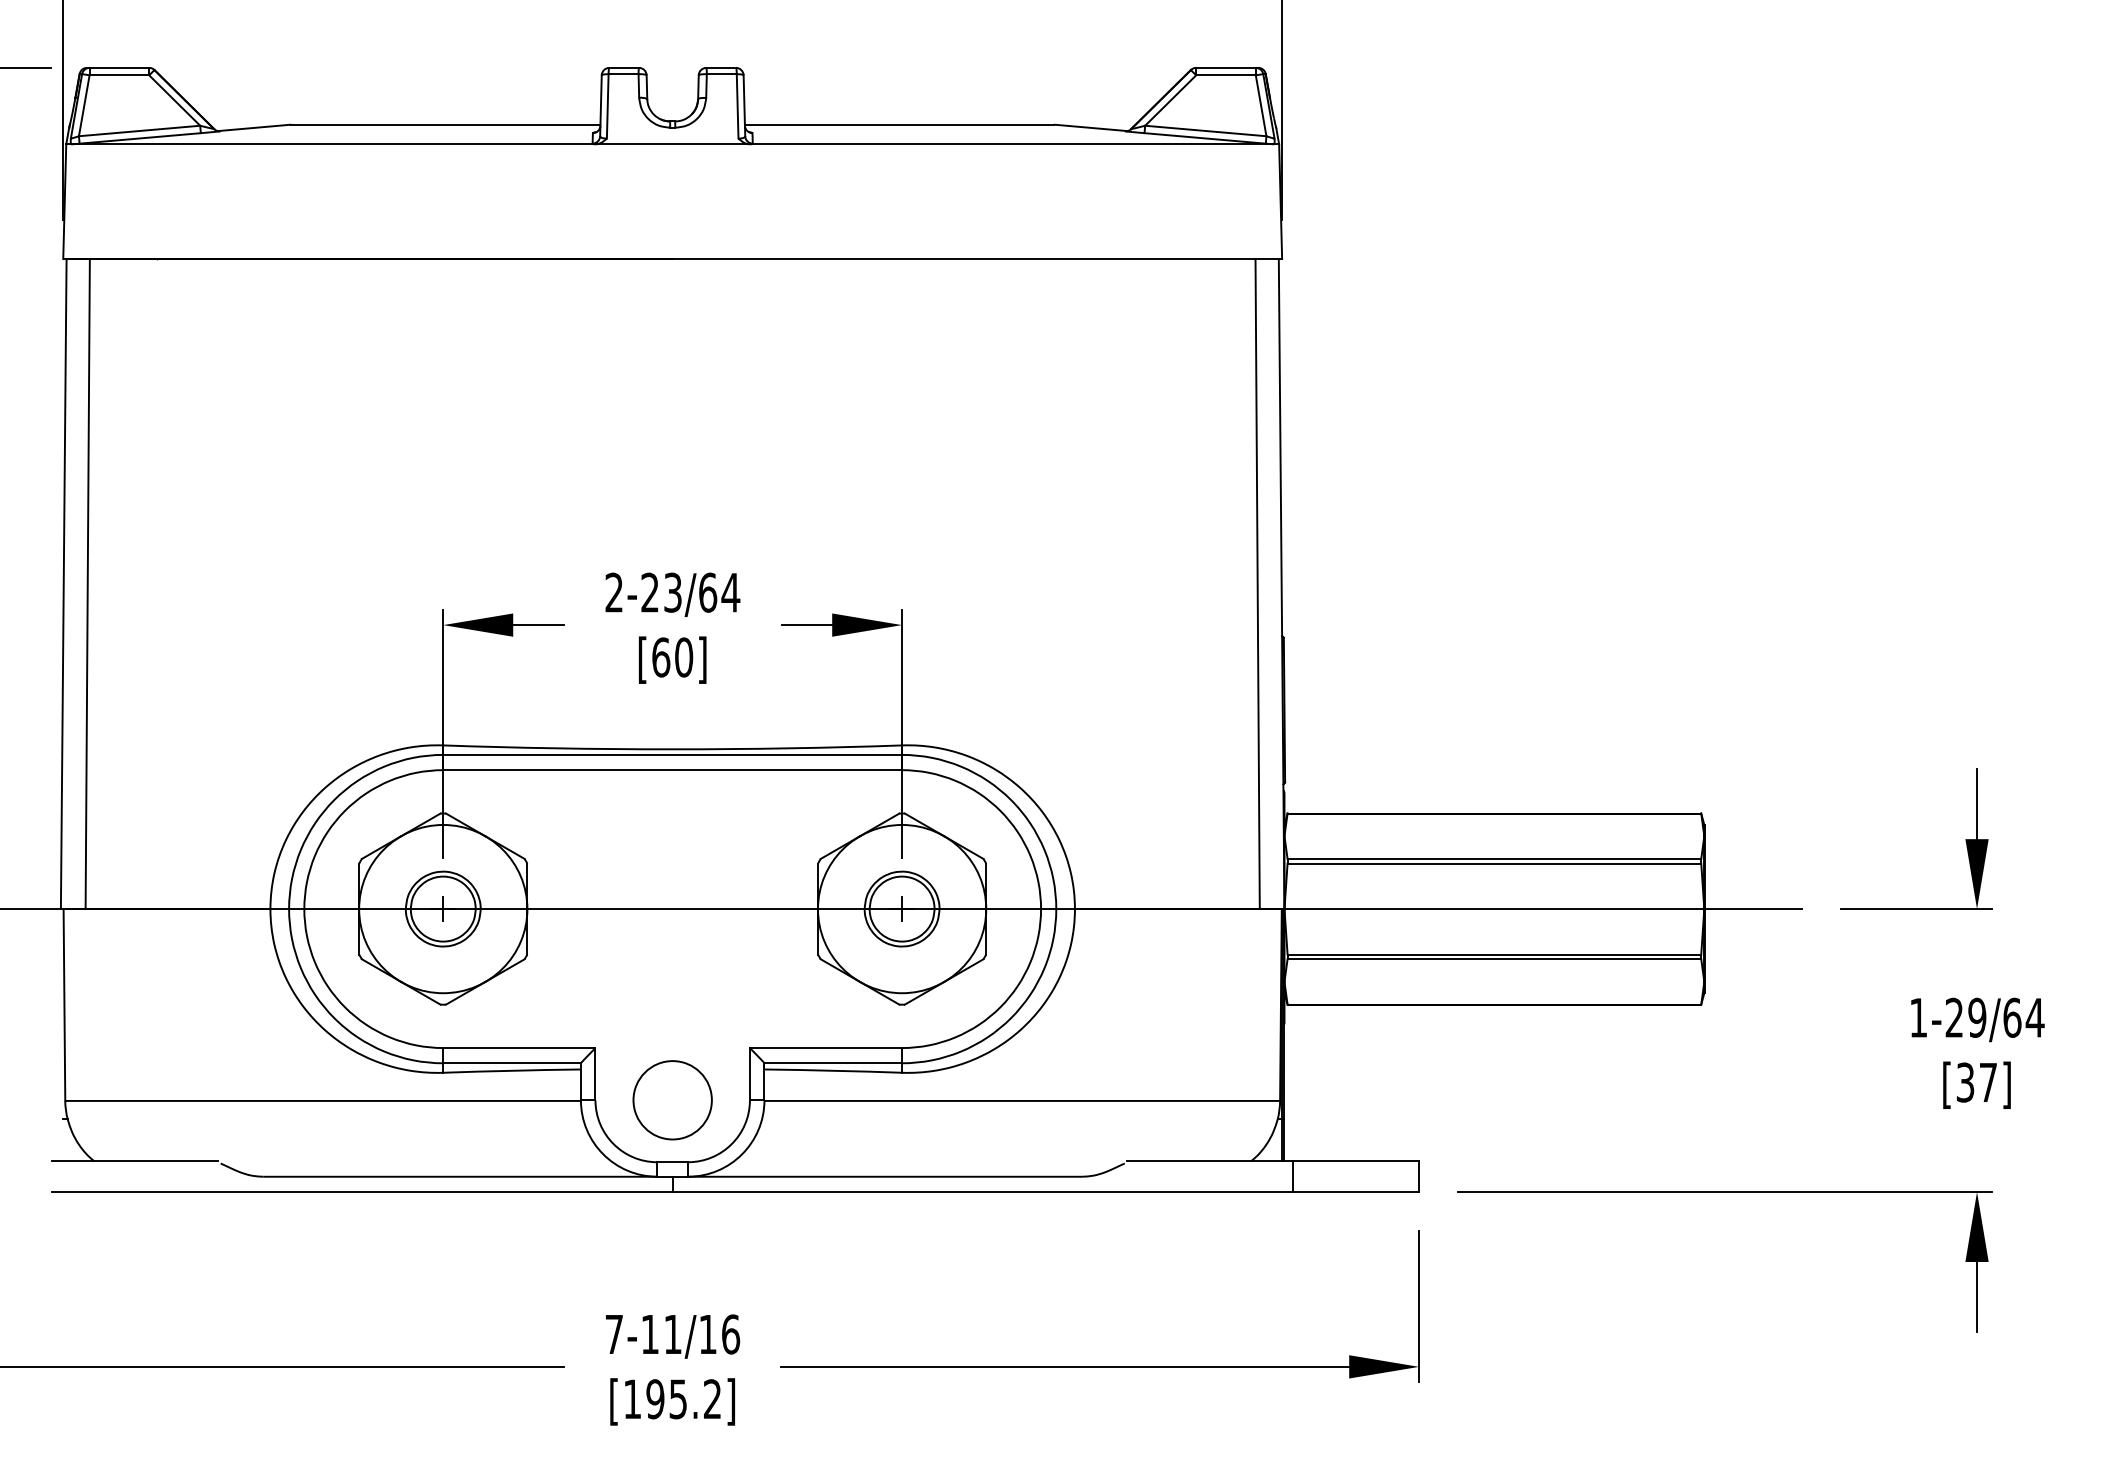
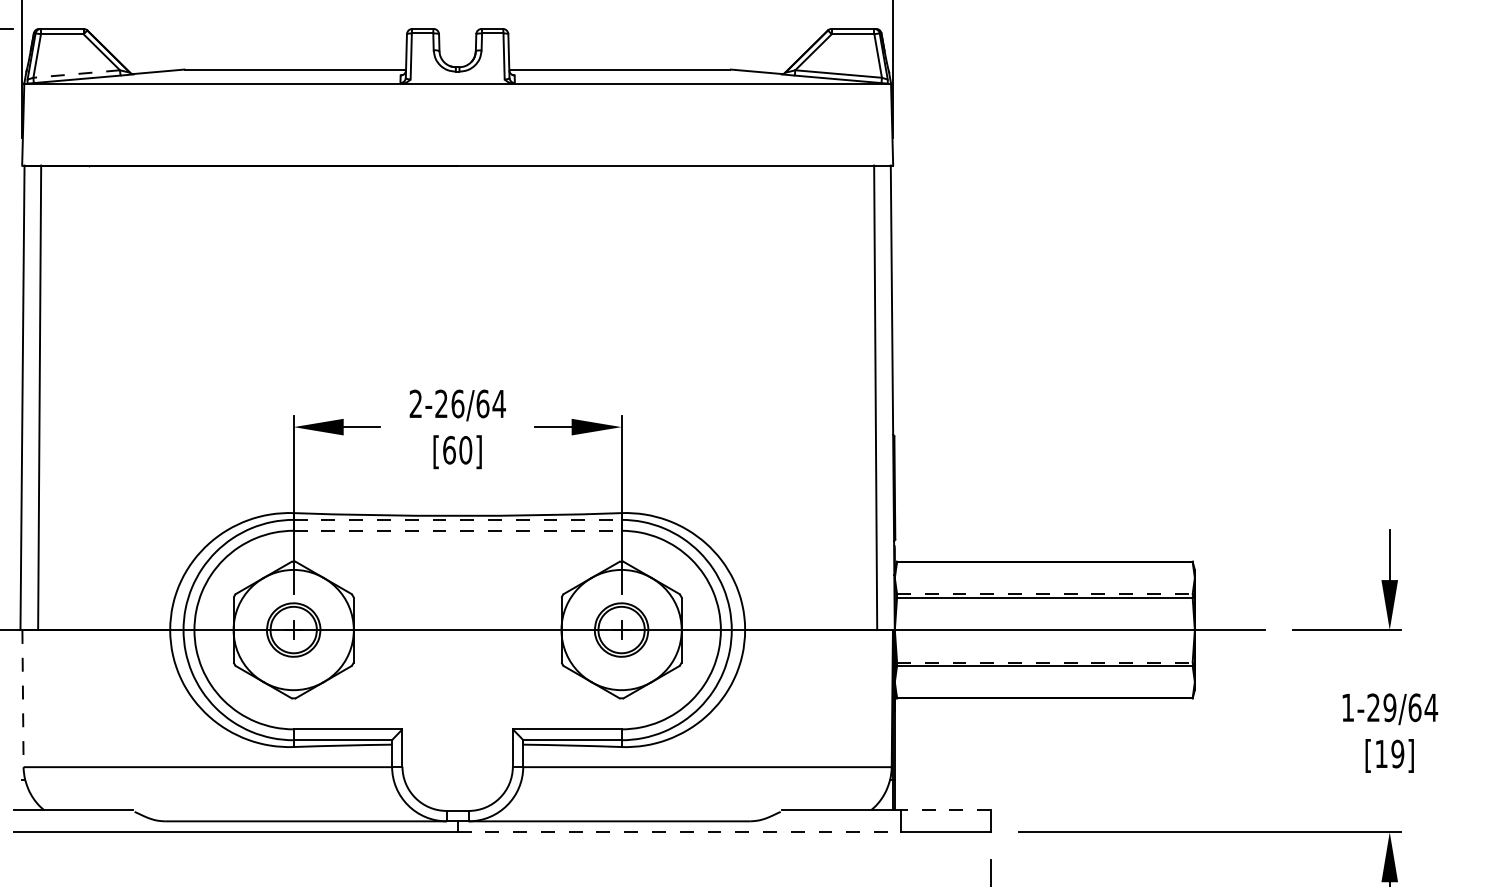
line: (139, 131) -> (76, 74), solid -> dashed
text: (673, 592) -> (458, 403), 2-23/64 -> 2-26/64
line: (673, 754) -> (458, 519), solid -> dashed
line: (673, 770) -> (458, 531), solid -> dashed
line: (1494, 858) -> (1044, 593), solid -> dashed
line: (1494, 954) -> (1044, 662), solid -> dashed
line: (64, 1005) -> (23, 698), solid -> dashed
text: (1977, 1082) -> (1390, 753), [37] -> [19]
circle: (672, 1100) -> (457, 766), removed
line: (1355, 1161) -> (945, 810), solid -> dashed
line: (983, 1192) -> (679, 832), solid -> dashed

